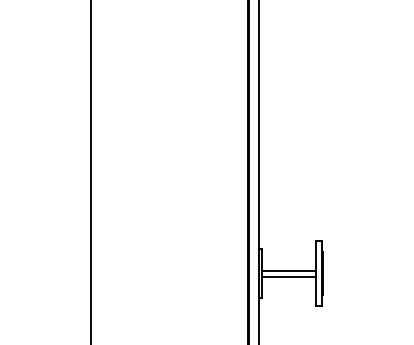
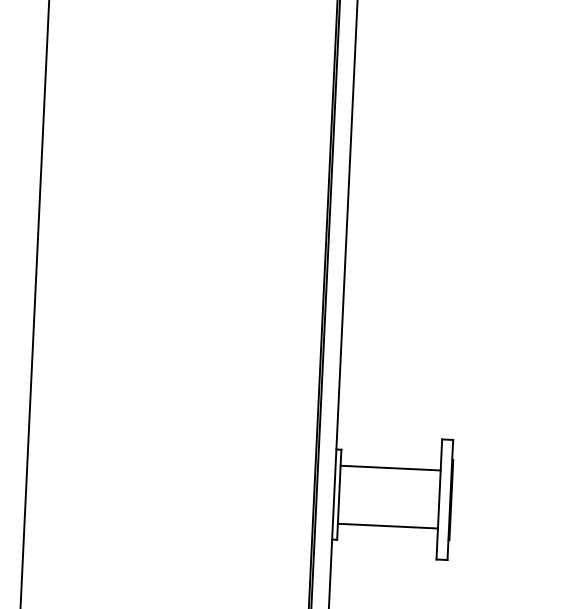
line: (288, 270) -> (389, 467), moved
line: (288, 277) -> (386, 526), moved

